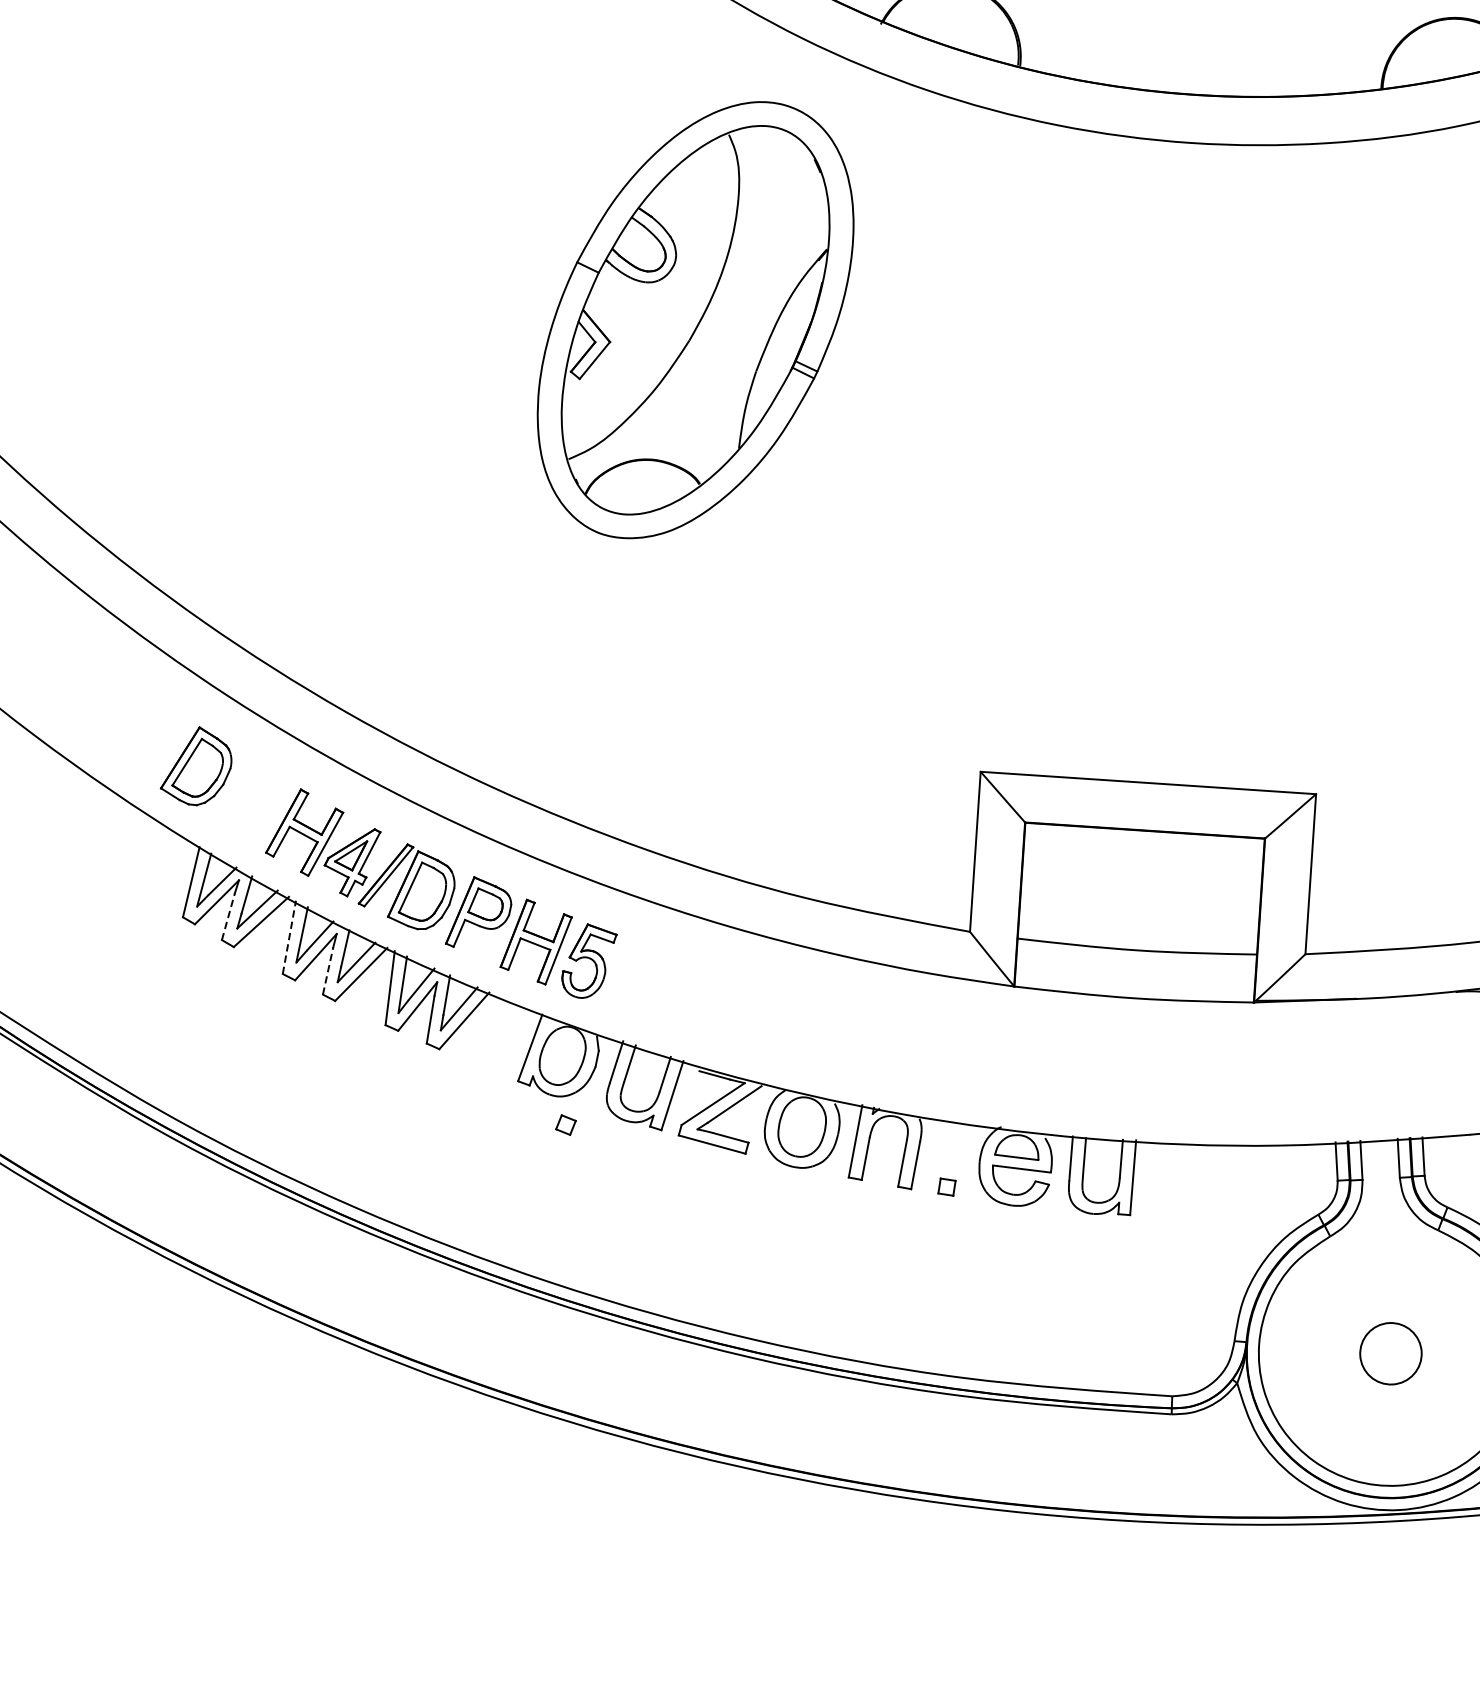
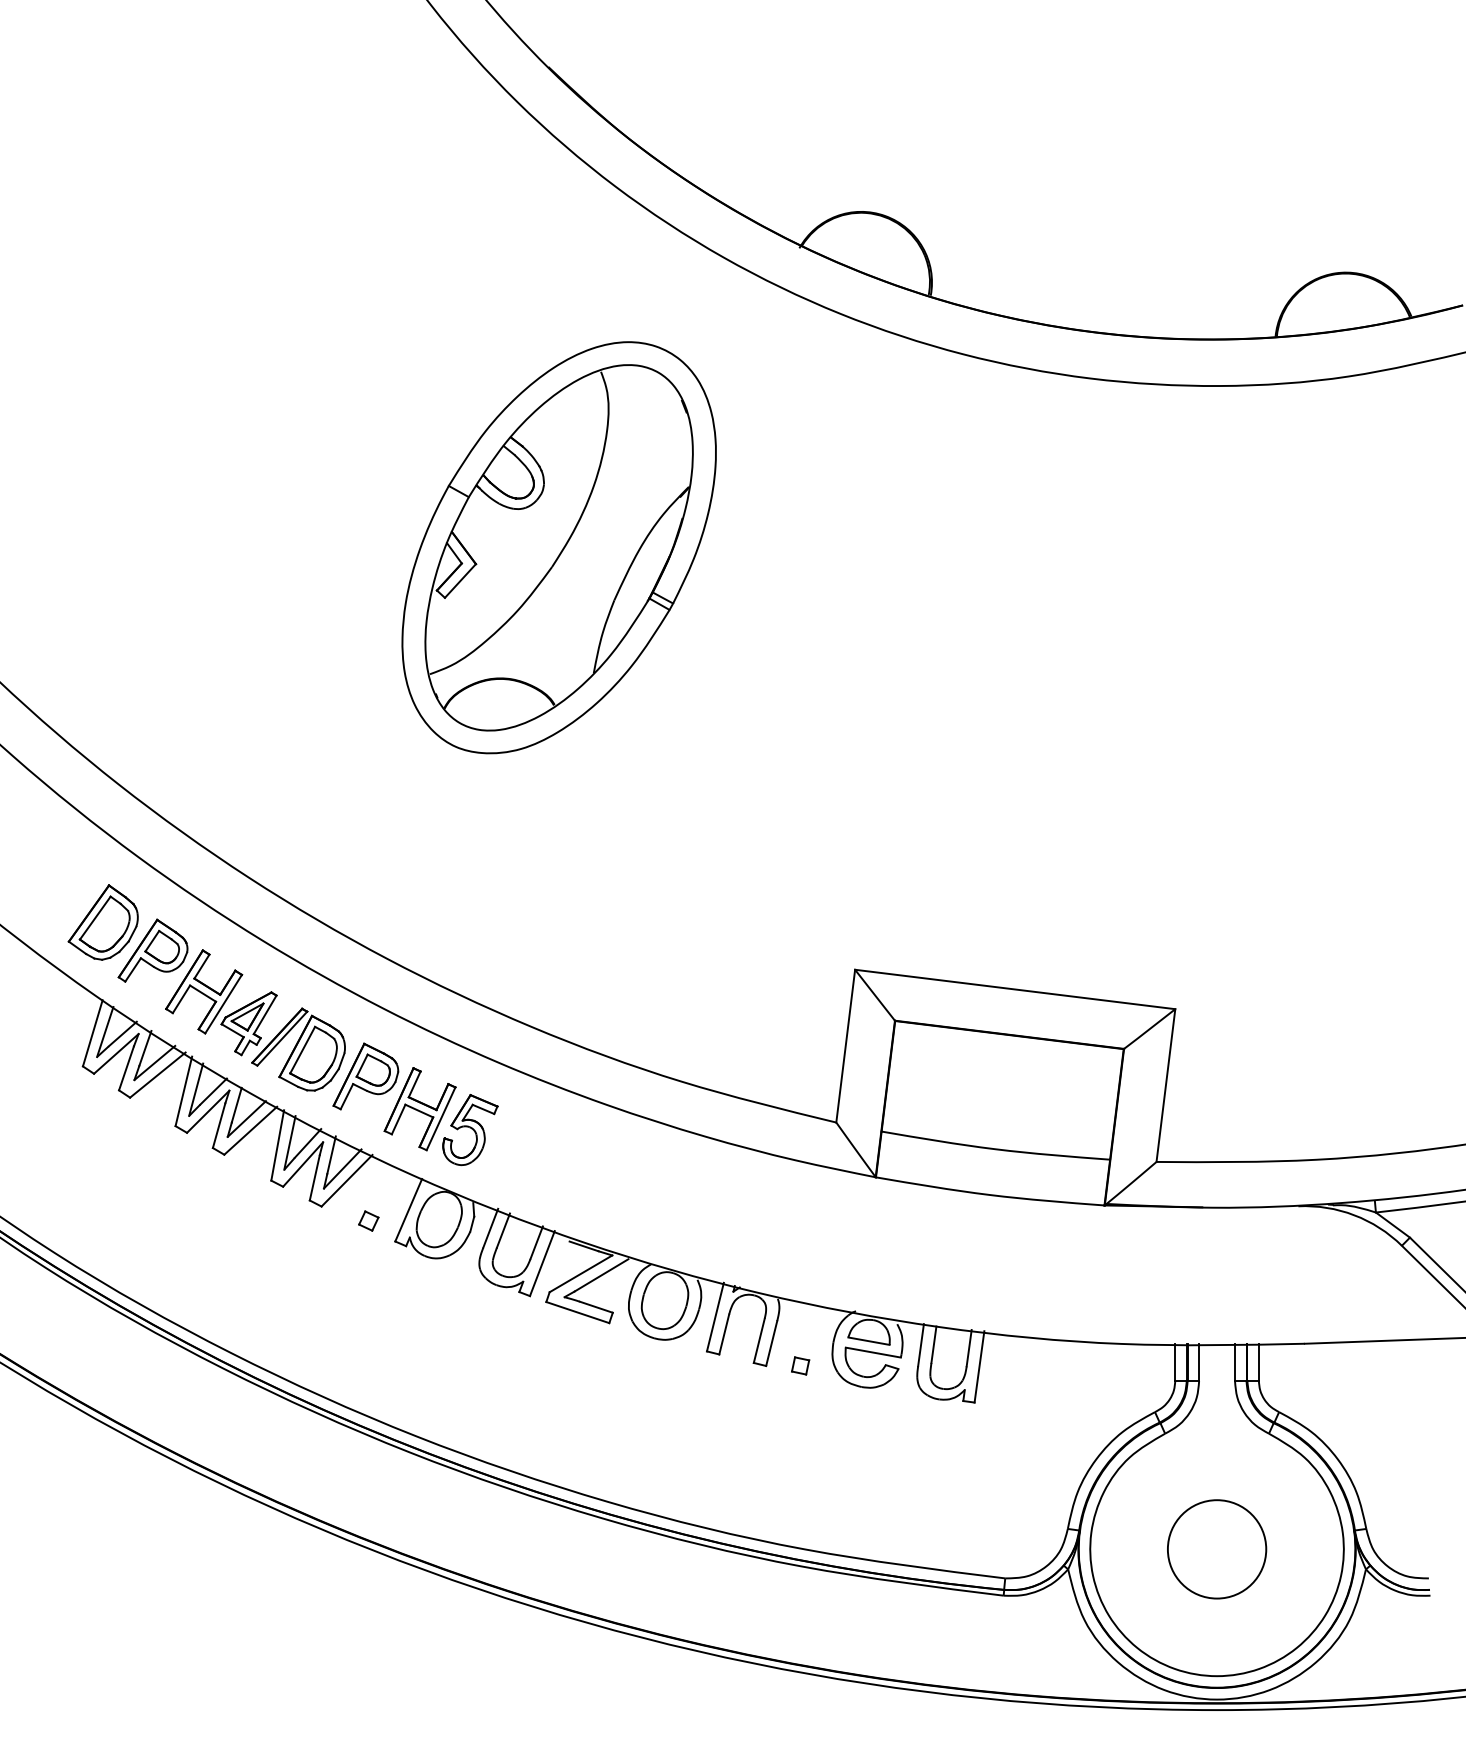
part: (694, 319) -> (558, 547), moved
part: (248, 792) -> (152, 950), added
line: (228, 915) -> (126, 1067), dashed -> solid
line: (289, 937) -> (183, 1091), dashed -> solid
line: (328, 970) -> (219, 1125), dashed -> solid
part: (565, 1124) -> (368, 1220), moved
circle: (1390, 1353) -> (1216, 1549), size x1.67

